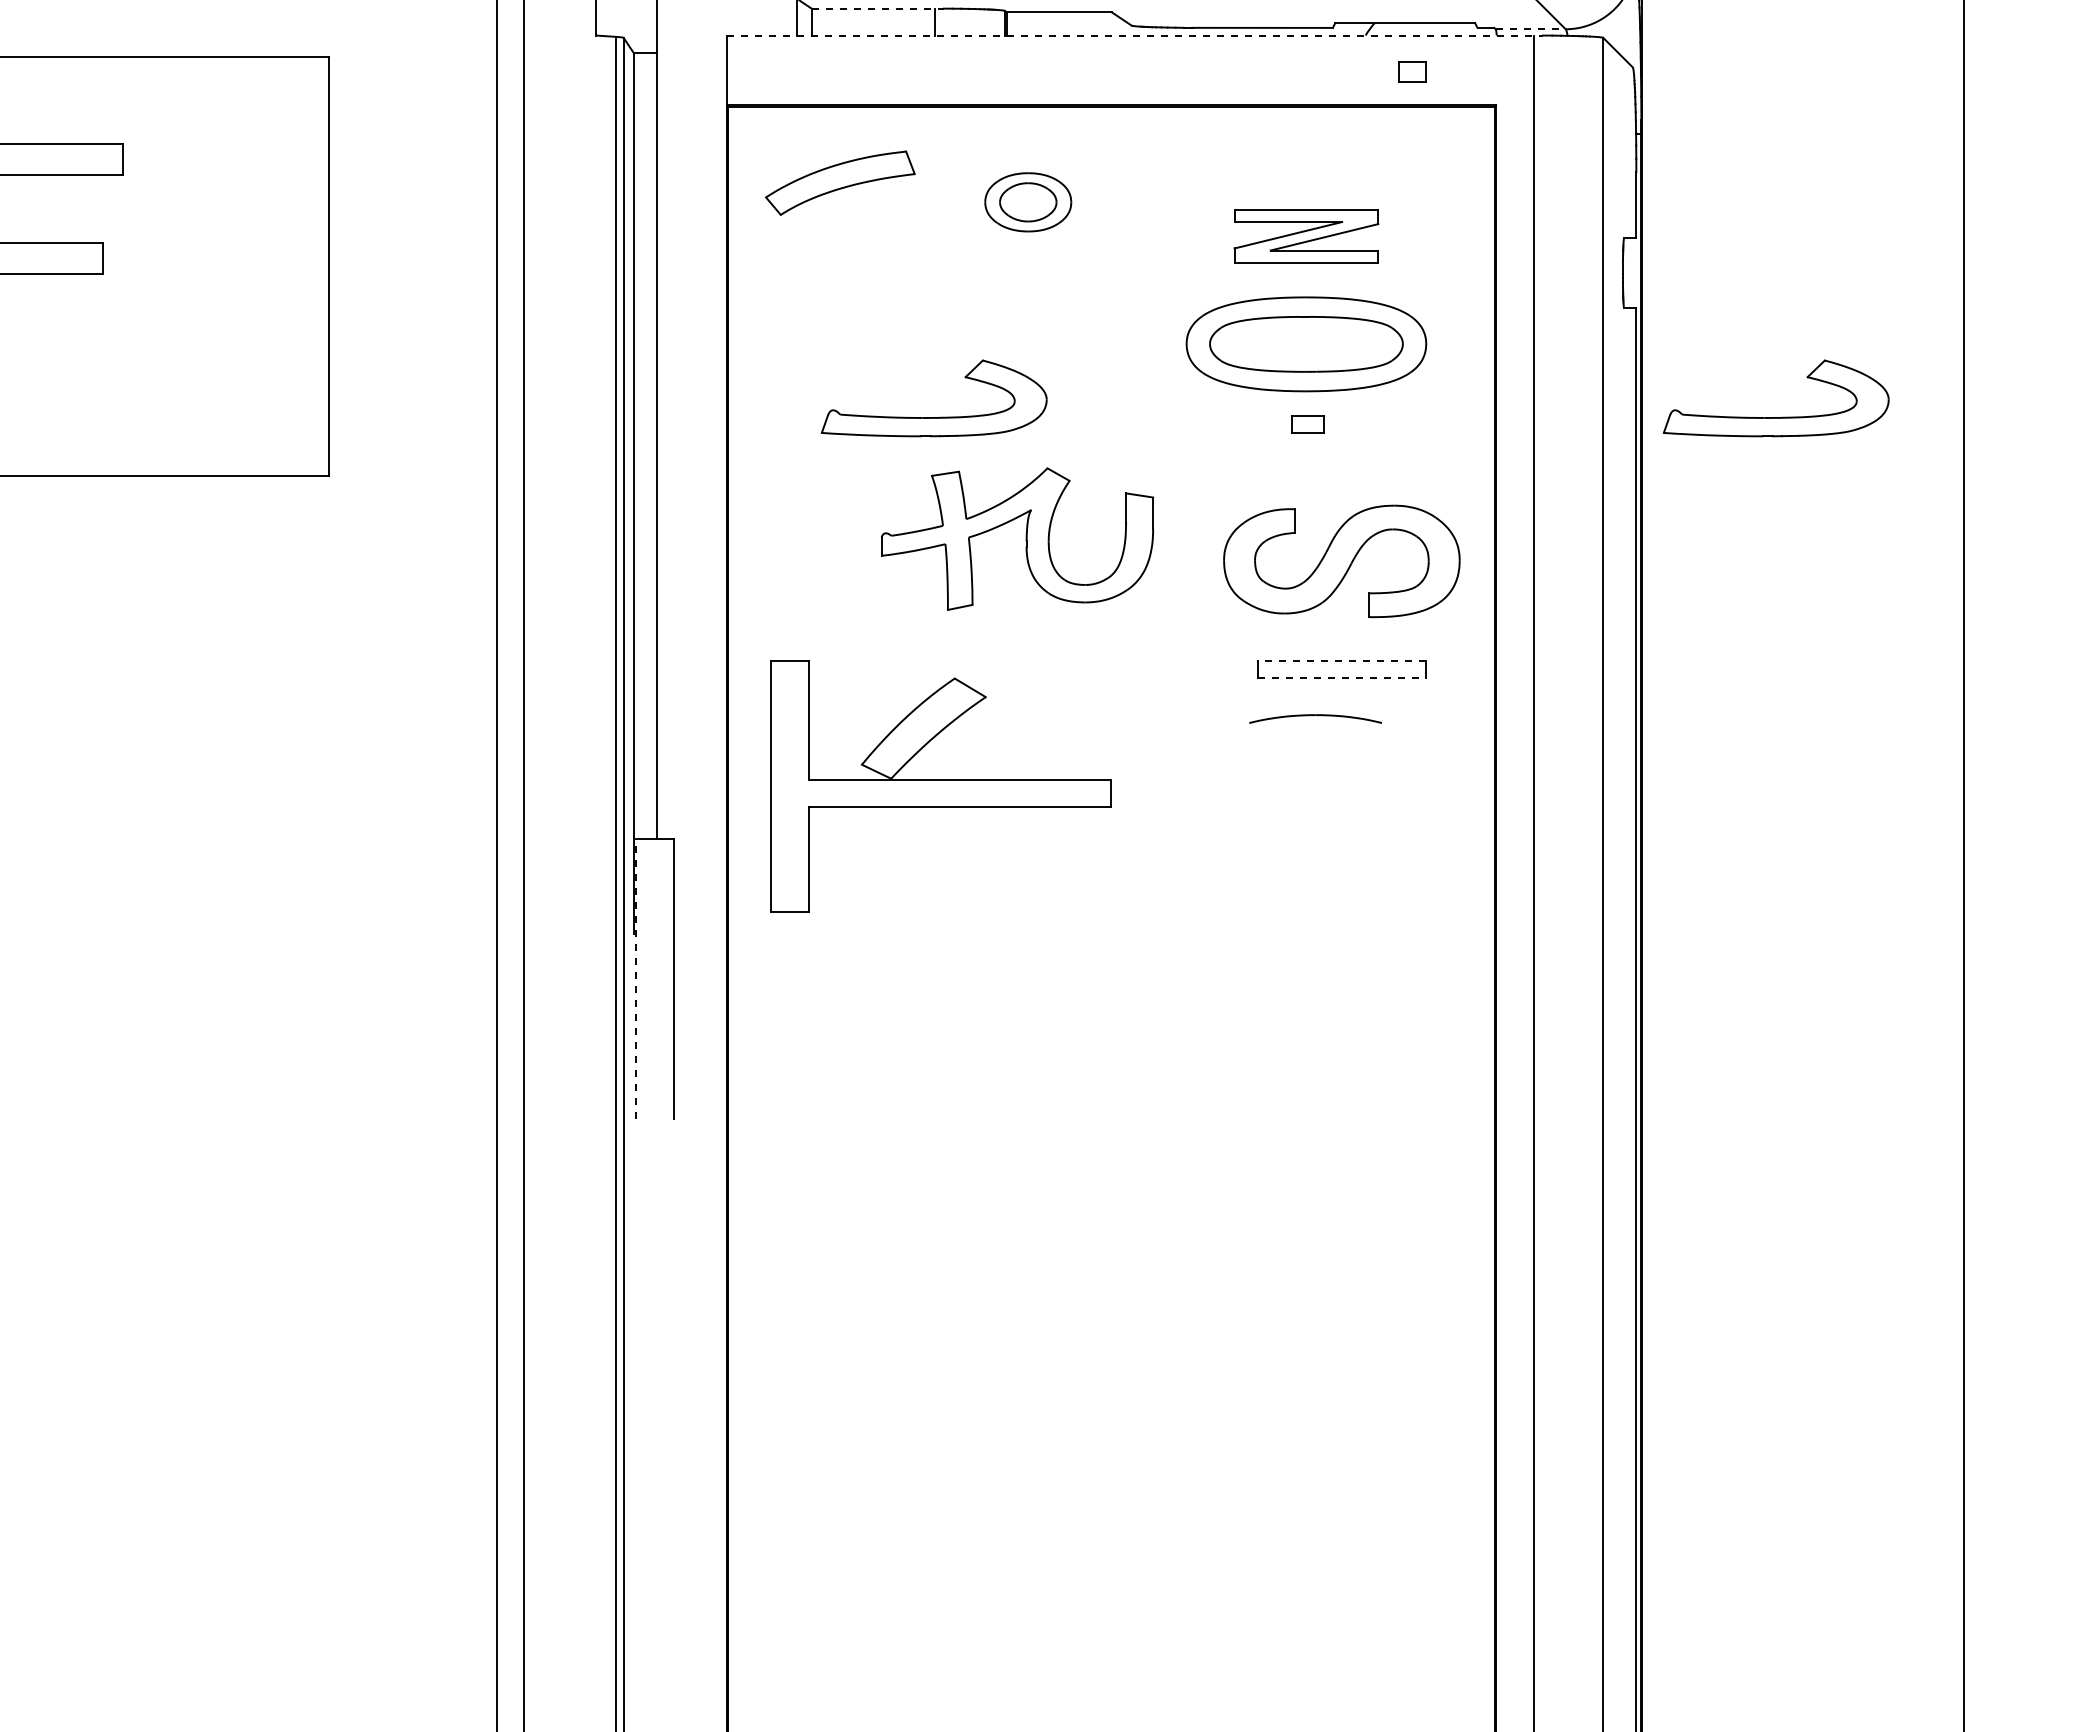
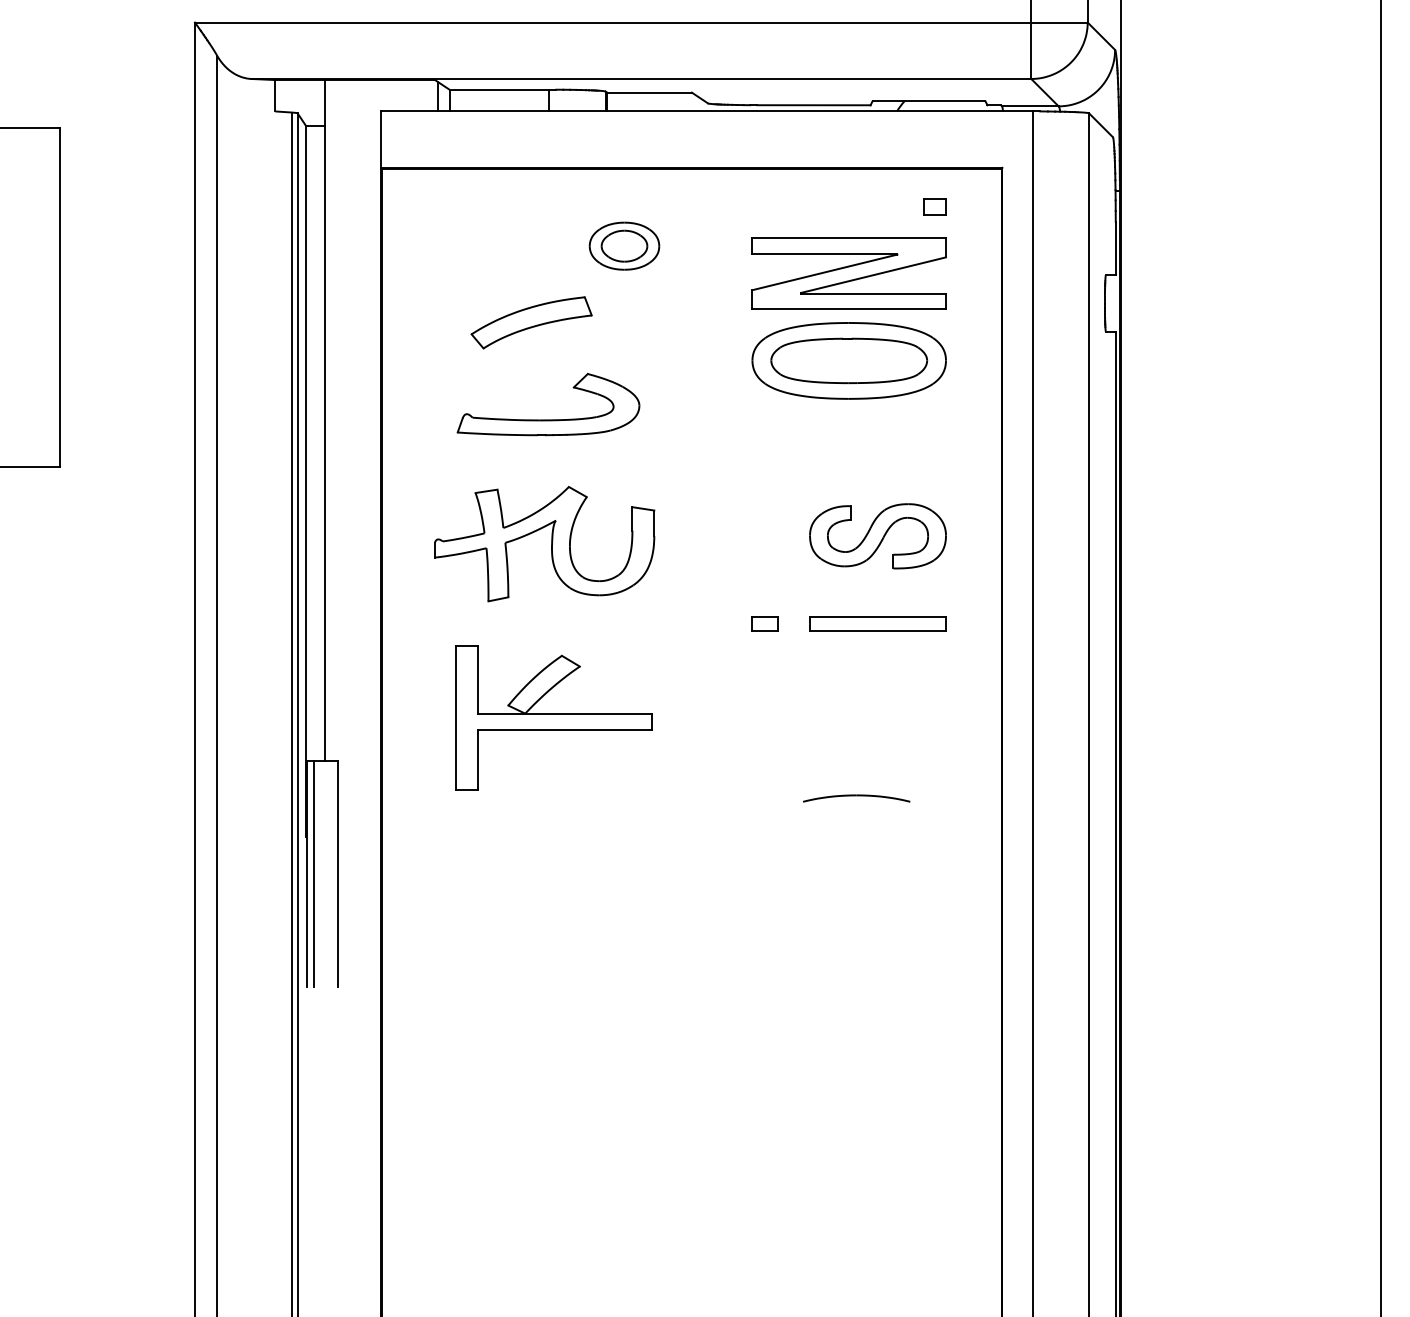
line: (878, 8) -> (503, 89), dashed -> solid
line: (1530, 29) -> (1030, 106), dashed -> solid
line: (1135, 35) -> (711, 111), dashed -> solid
part: (1412, 71) -> (934, 206), moved
part: (840, 182) -> (531, 322), moved
part: (1306, 235) -> (849, 272), size x1.67
part: (1775, 417) -> (1228, 420), removed
part: (1307, 424) -> (765, 623), moved
part: (1025, 538) -> (551, 543), moved
part: (1342, 561) -> (878, 536), size x0.71
line: (1341, 661) -> (877, 617), dashed -> solid
line: (1342, 678) -> (878, 630), dashed -> solid
part: (1315, 718) -> (856, 798), moved
part: (940, 786) -> (553, 718), size x0.71
line: (635, 978) -> (307, 873), dashed -> solid
line: (643, 978) -> (313, 873), added

